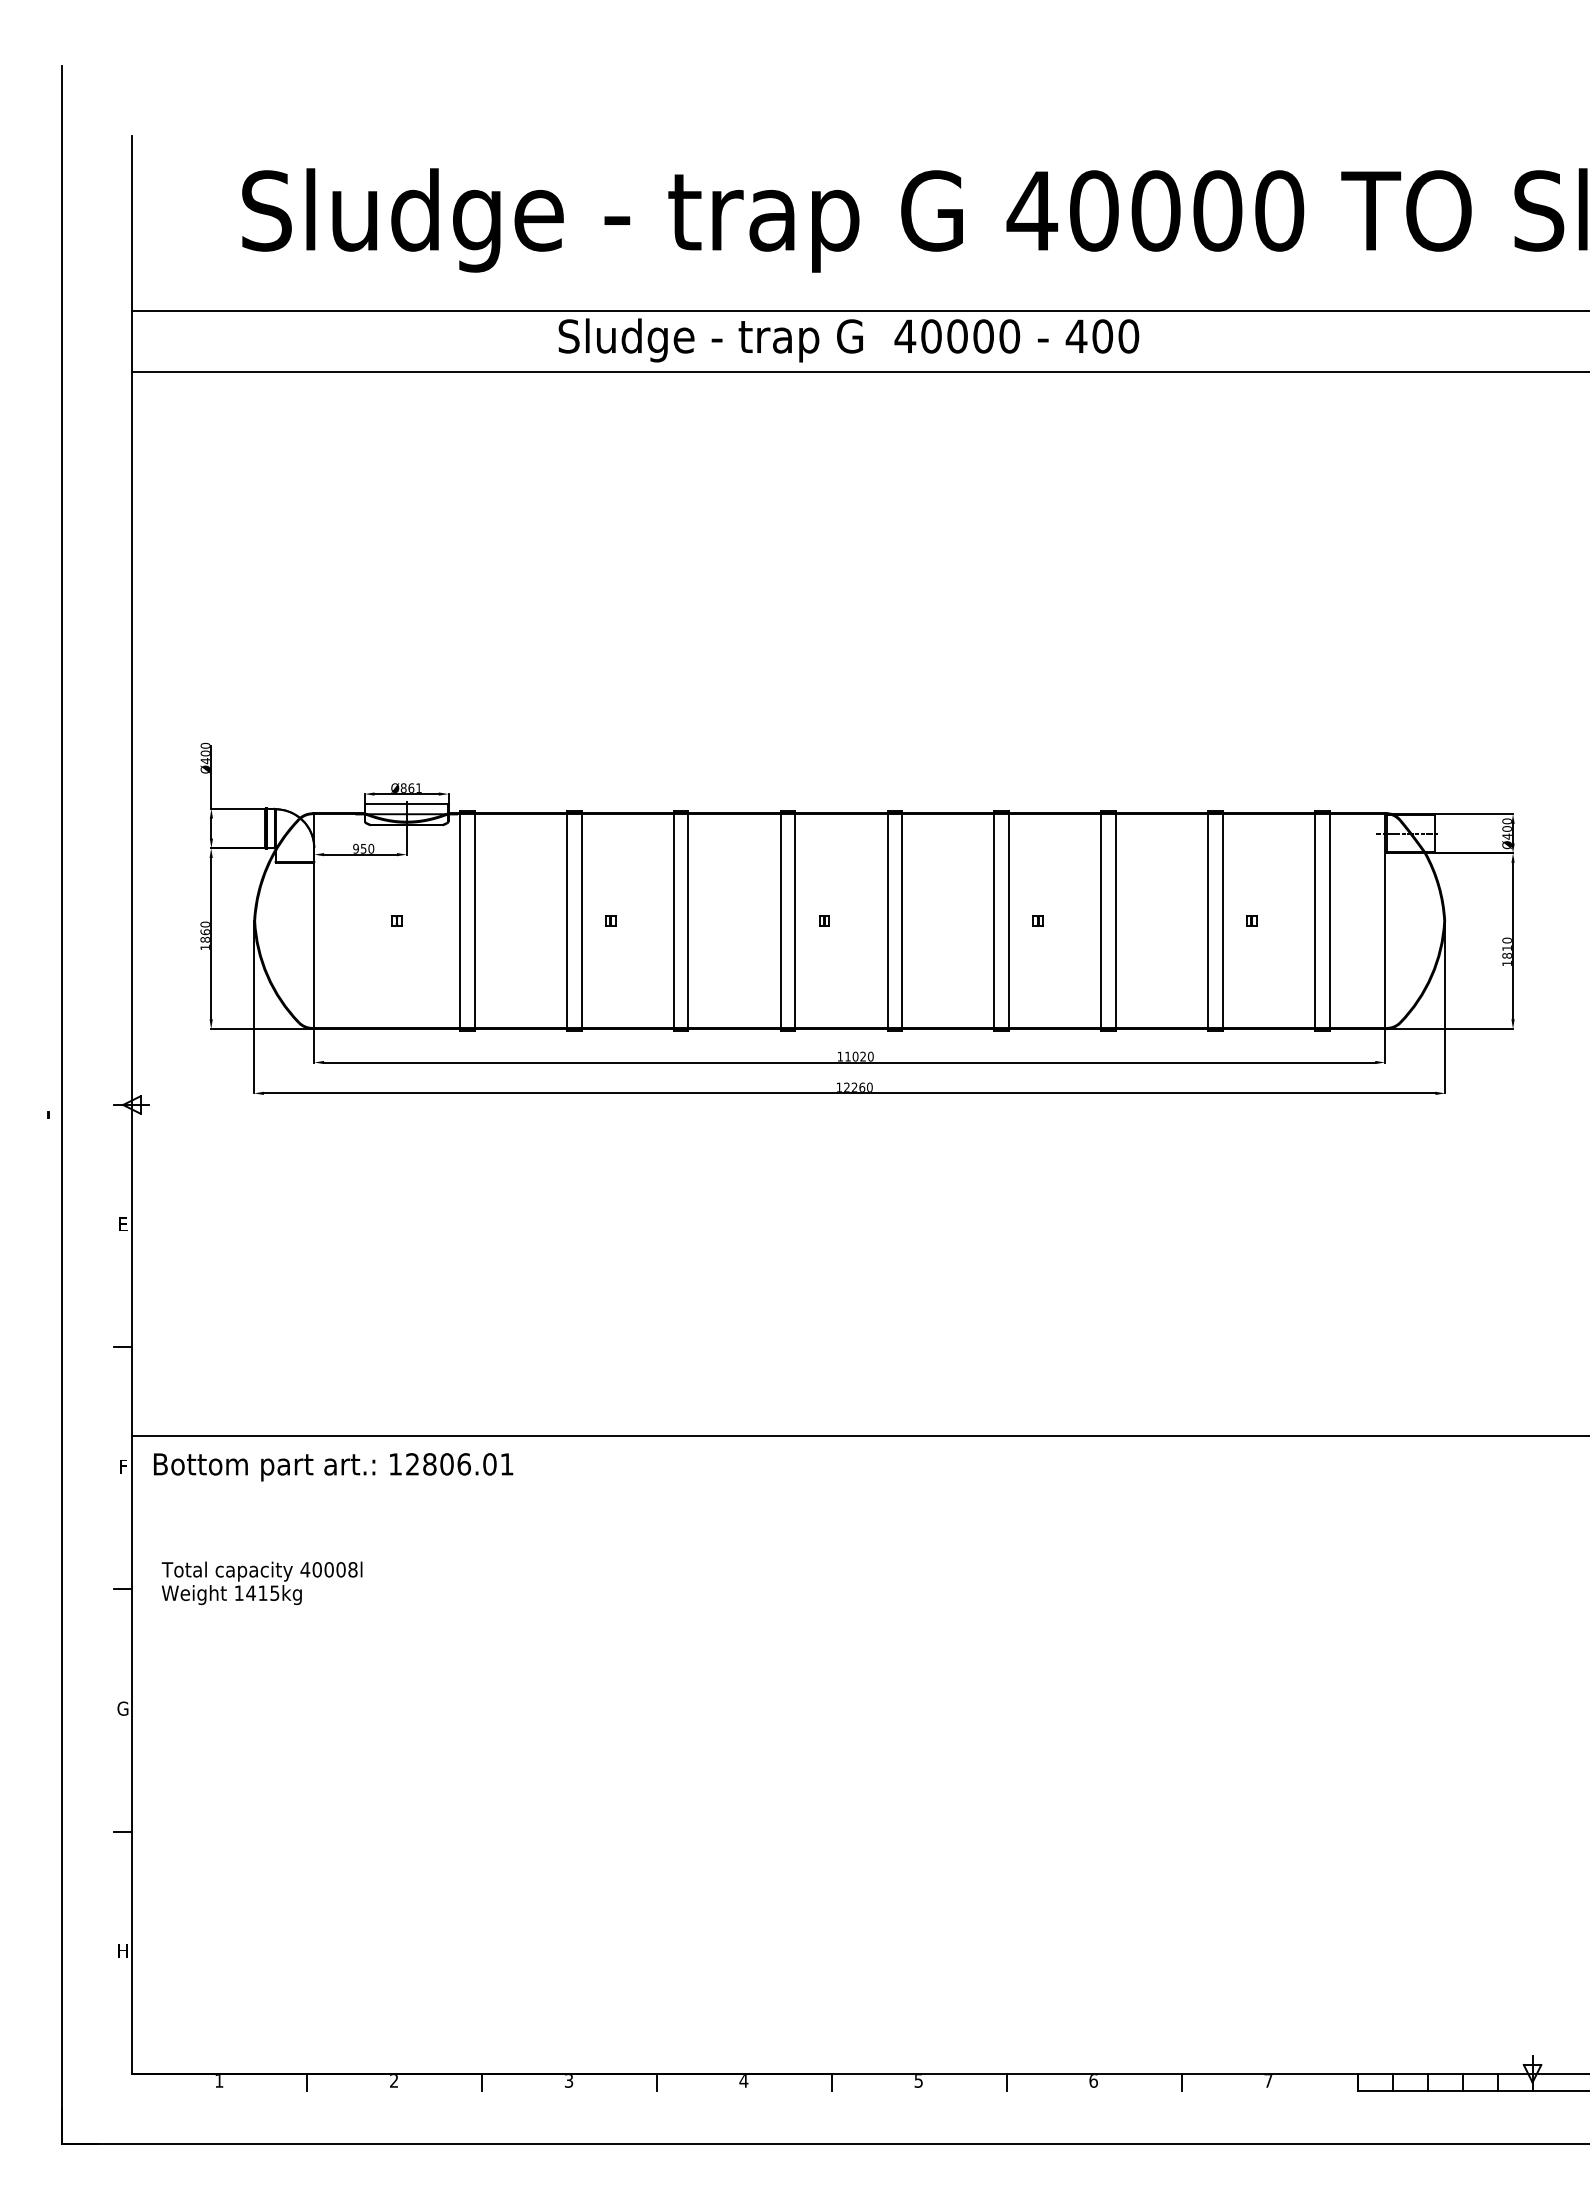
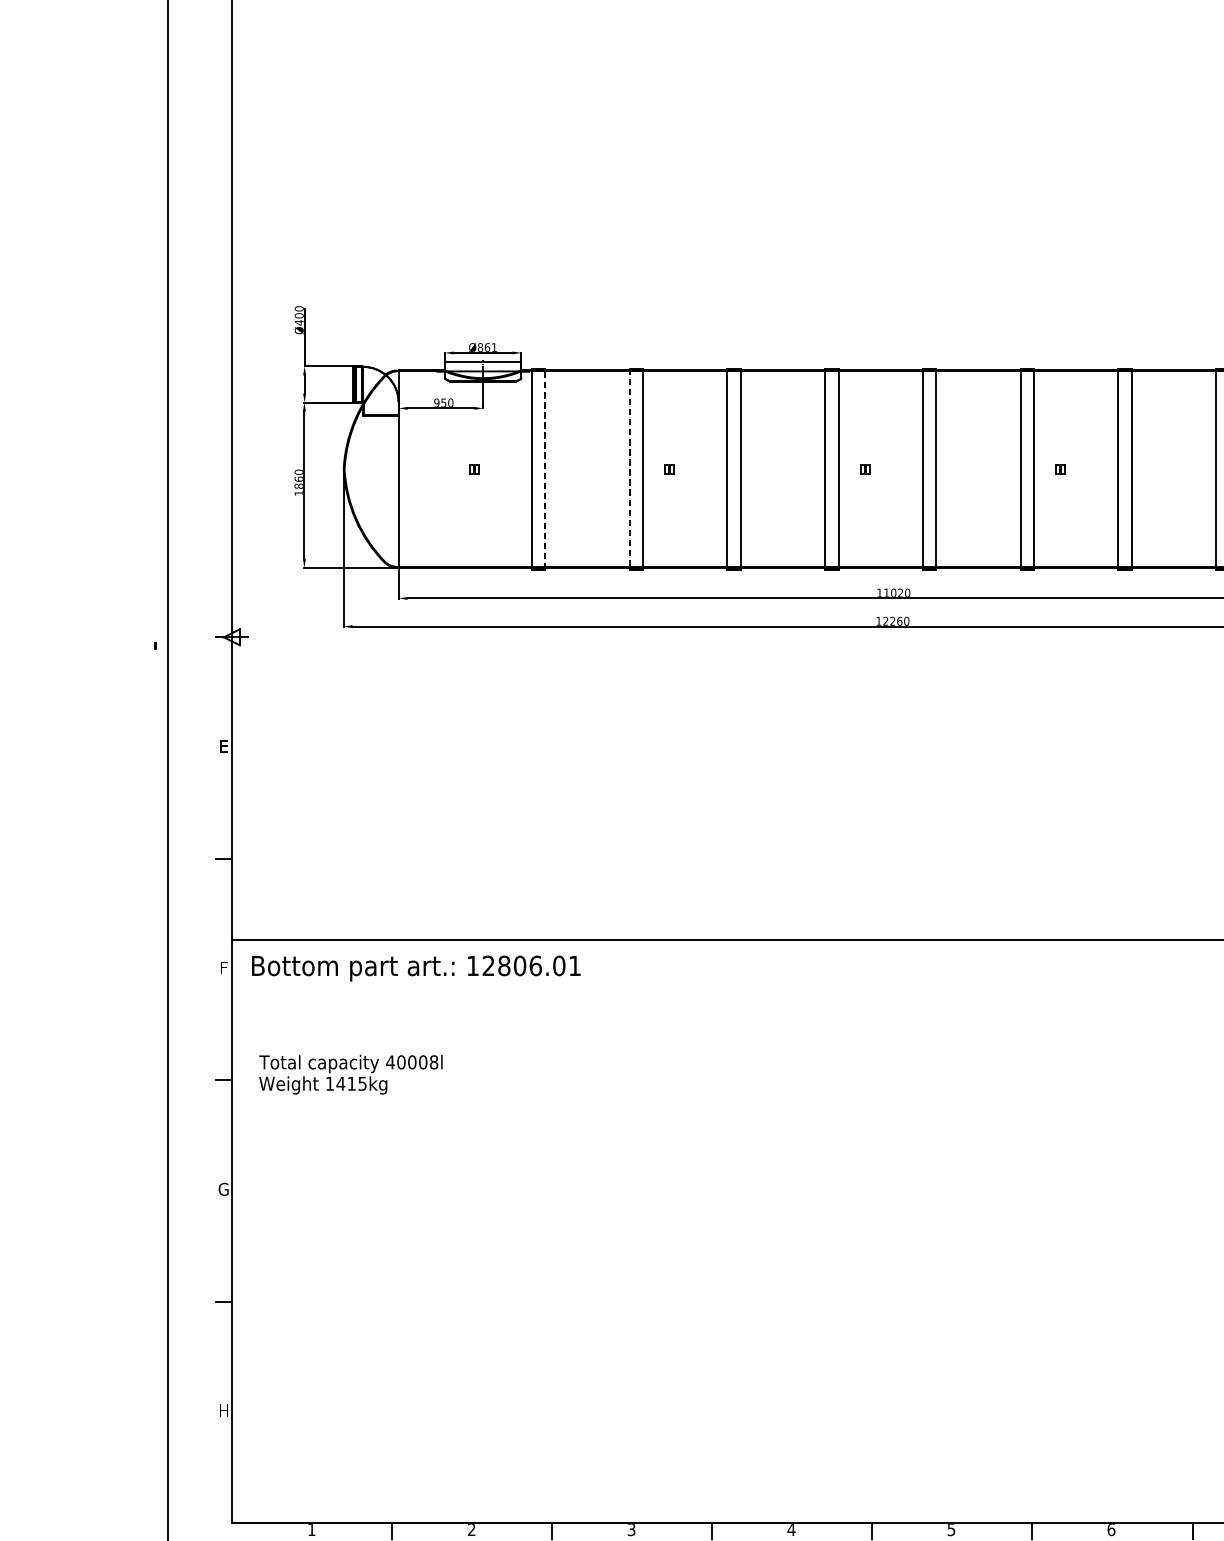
line: (474, 921) -> (545, 469), solid -> dashed
line: (566, 921) -> (629, 469), solid -> dashed

